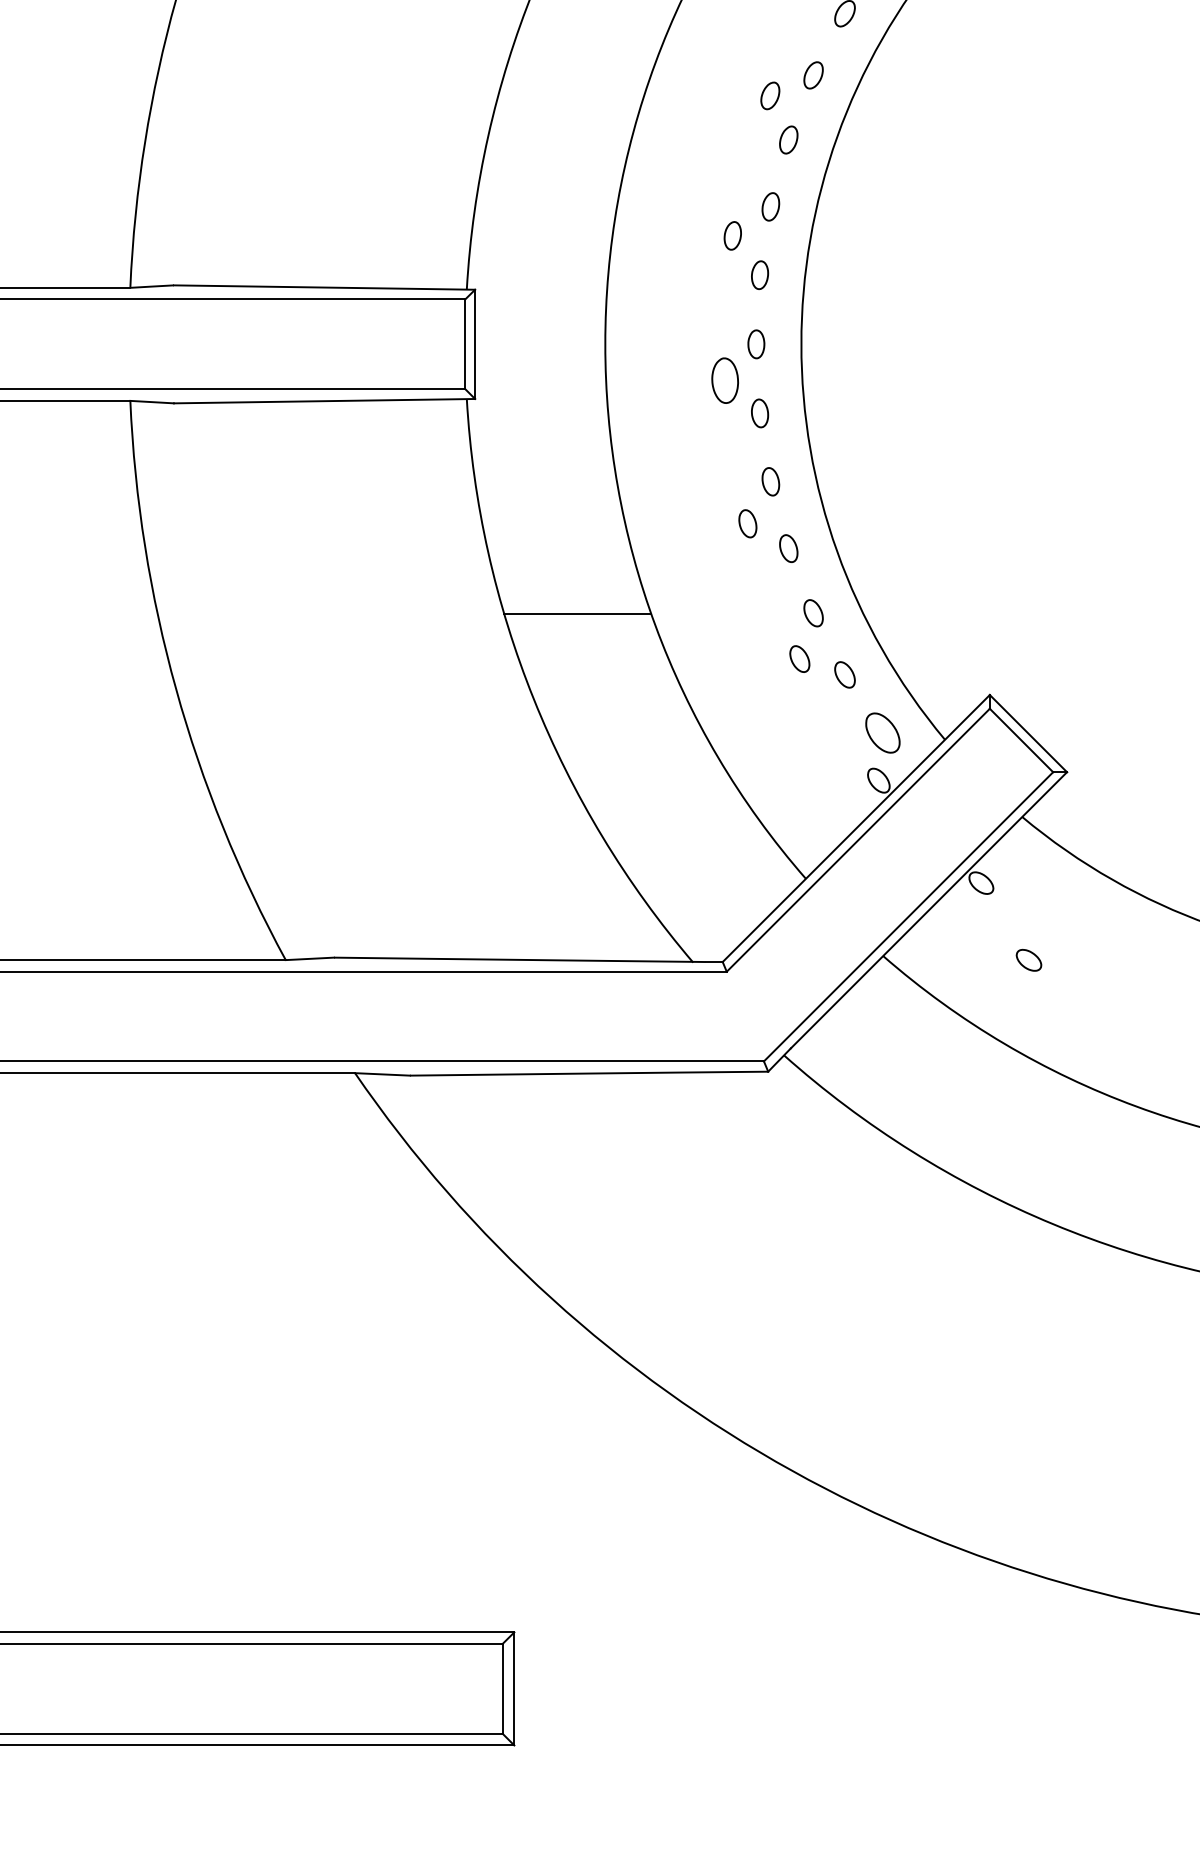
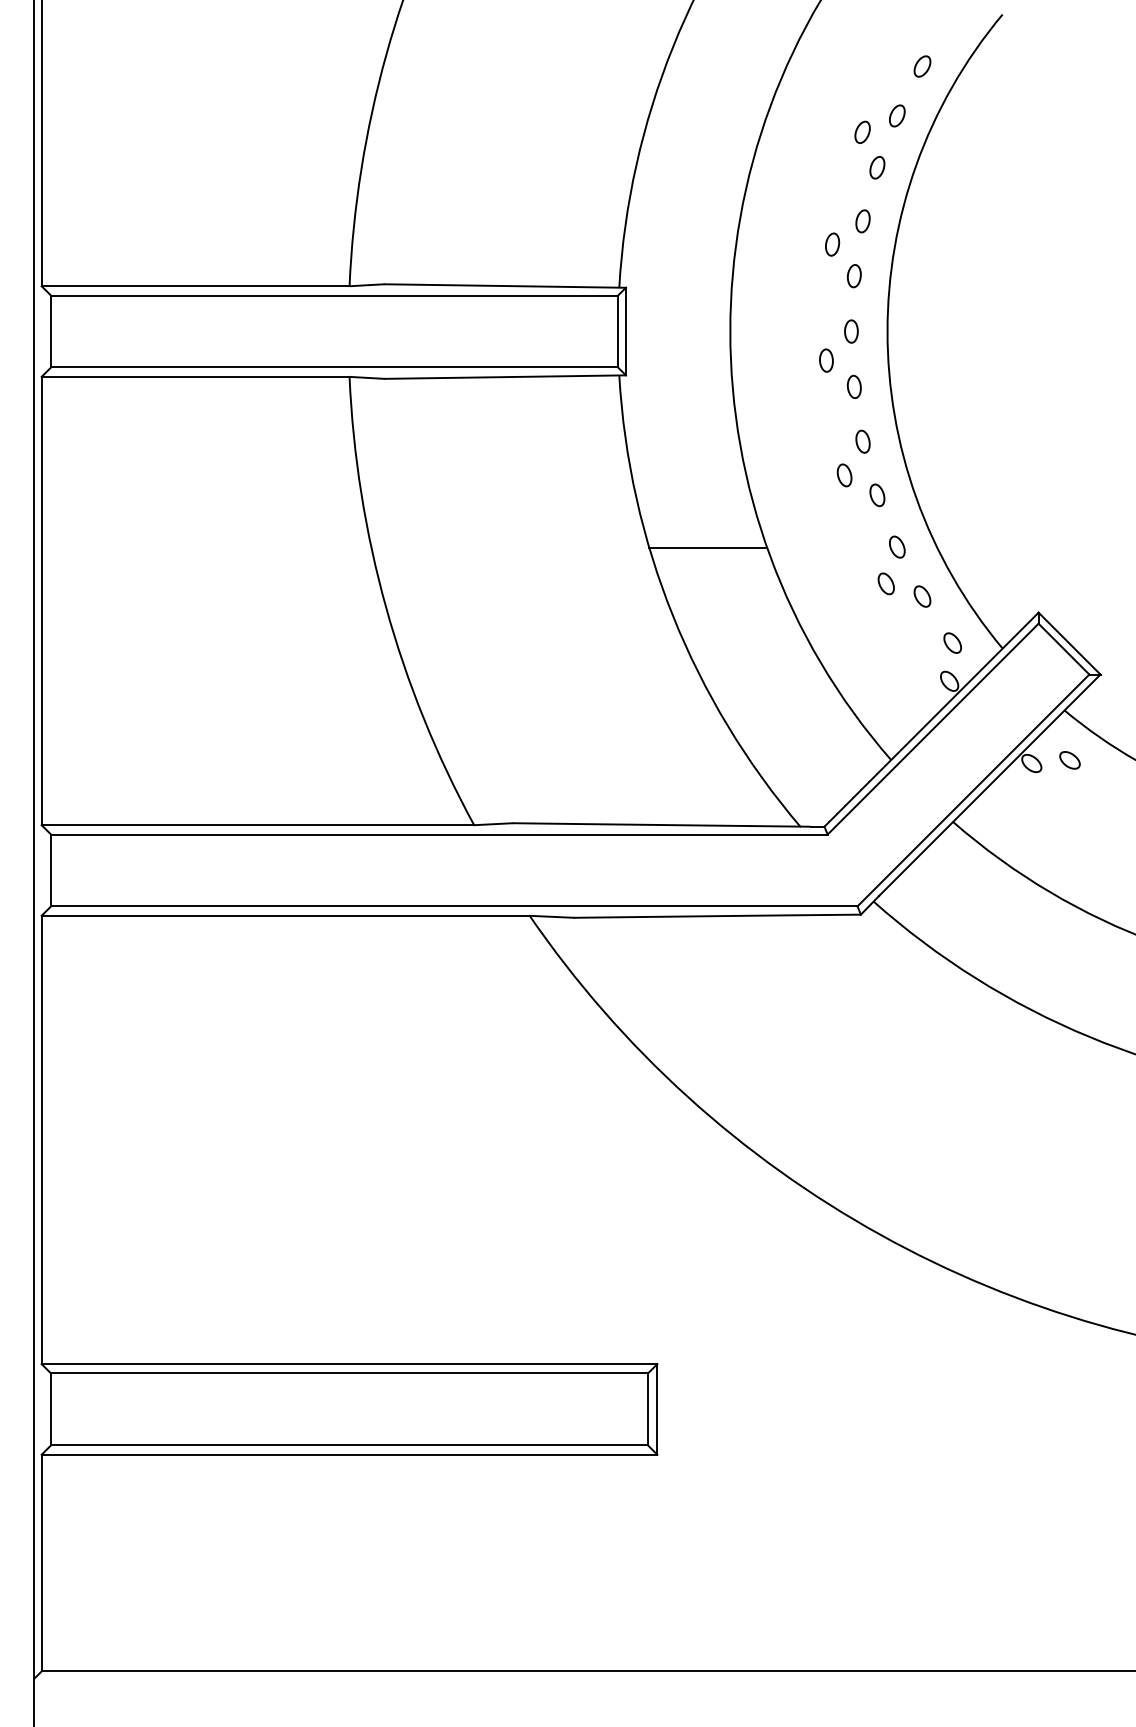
part: (725, 380) -> (826, 360), size x0.62
part: (882, 732) -> (952, 642), size x0.62
part: (1028, 960) -> (1069, 760), moved

